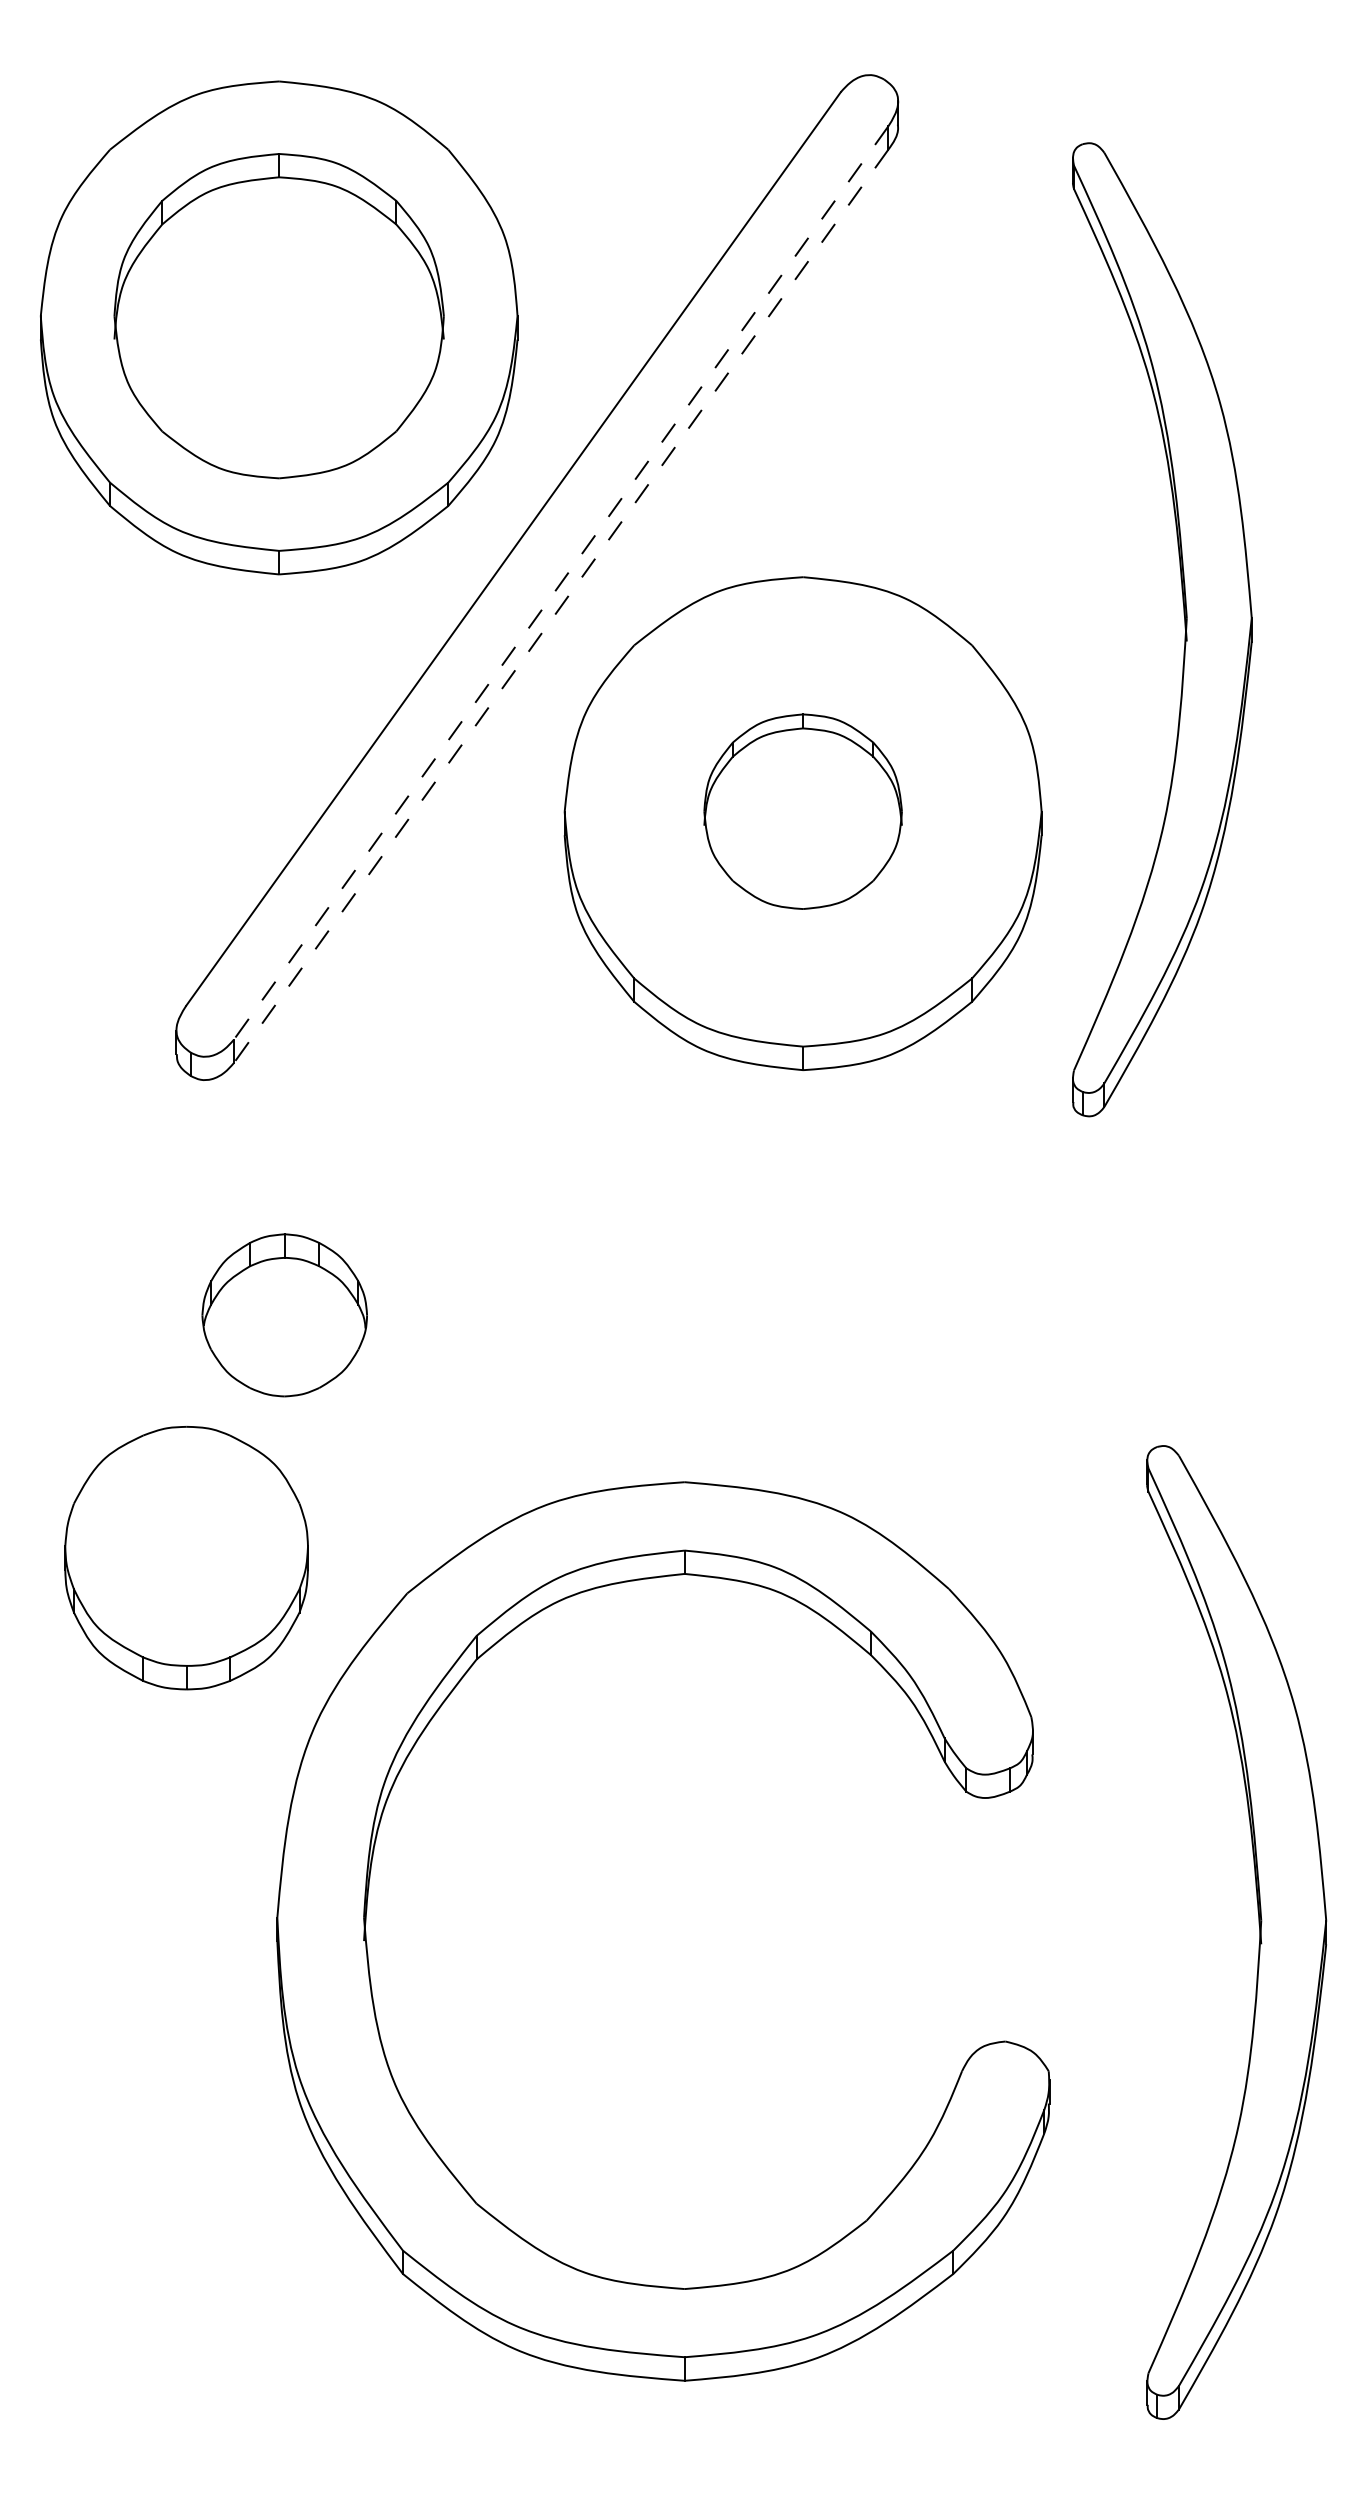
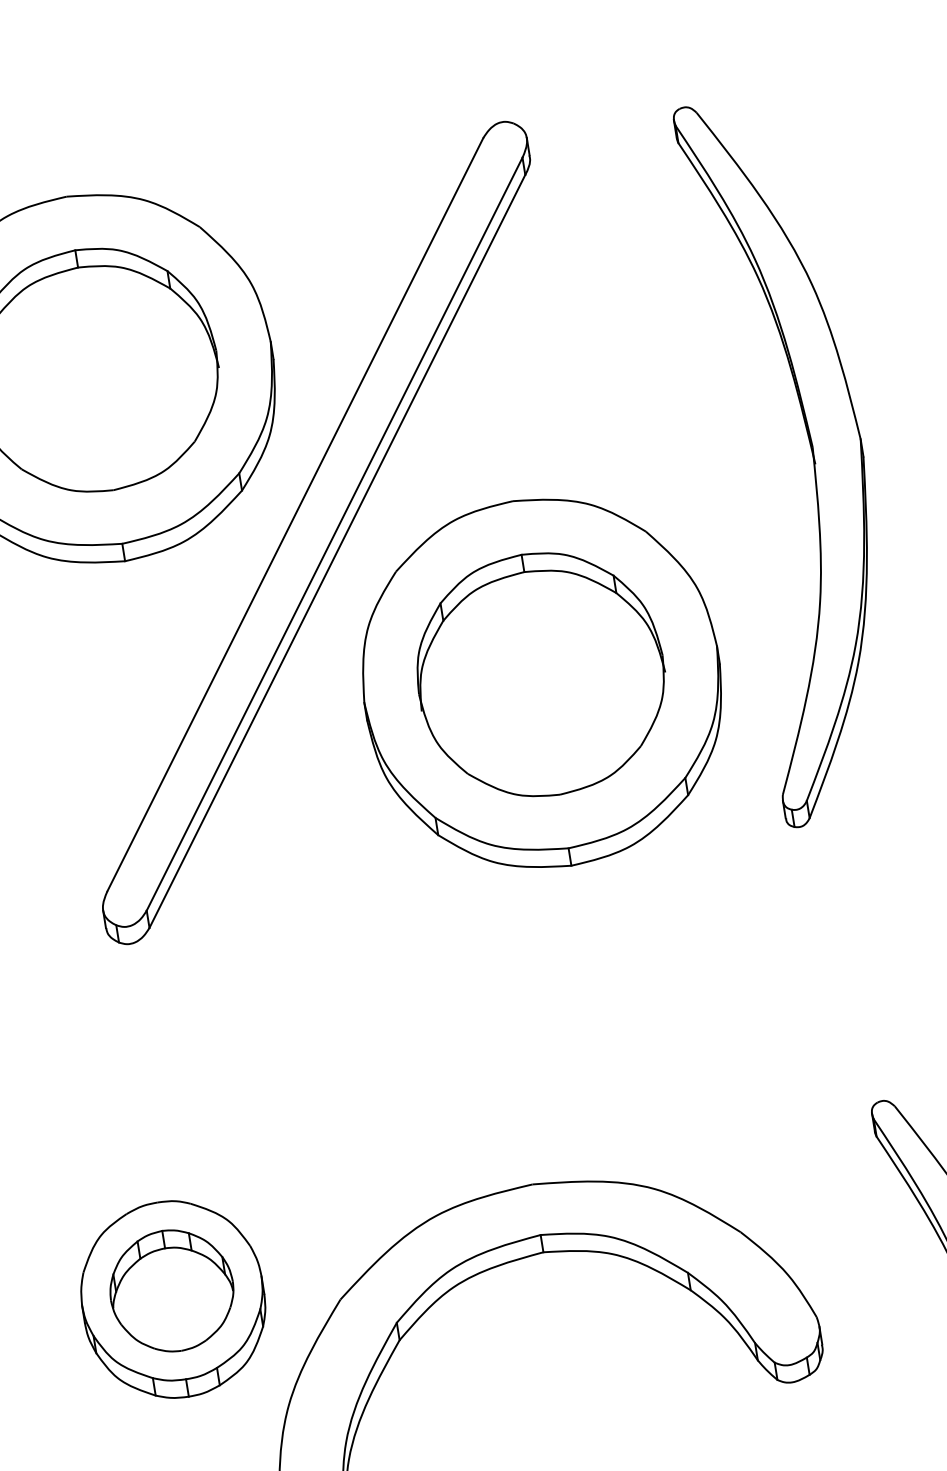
line: (561, 583) -> (334, 534), dashed -> solid
line: (561, 606) -> (337, 551), dashed -> solid
part: (1184, 628) -> (812, 455), moved
part: (802, 811) -> (540, 674), size x1.67
part: (284, 1315) -> (171, 1291), moved

